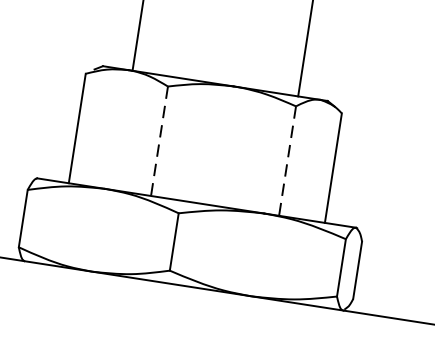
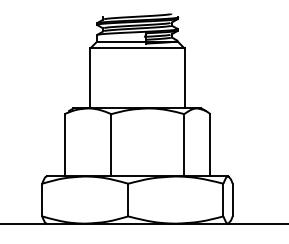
line: (159, 141) -> (111, 145), dashed -> solid
line: (287, 161) -> (184, 145), dashed -> solid

